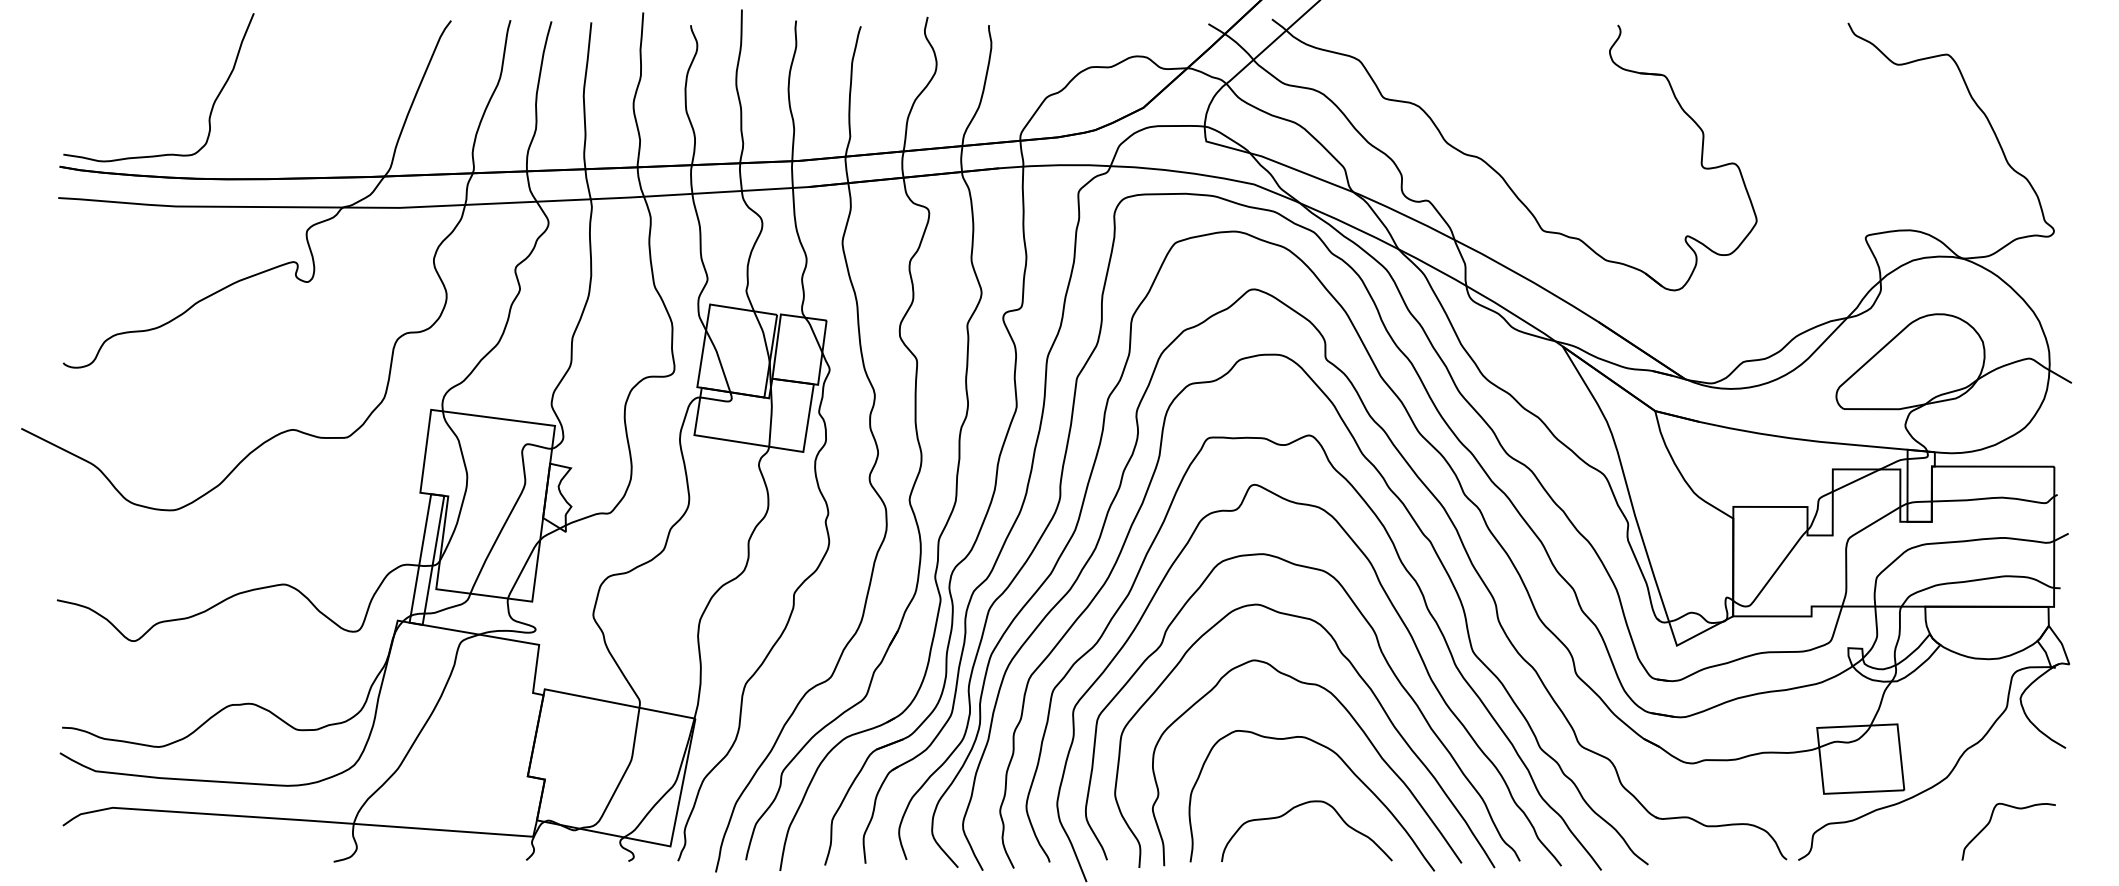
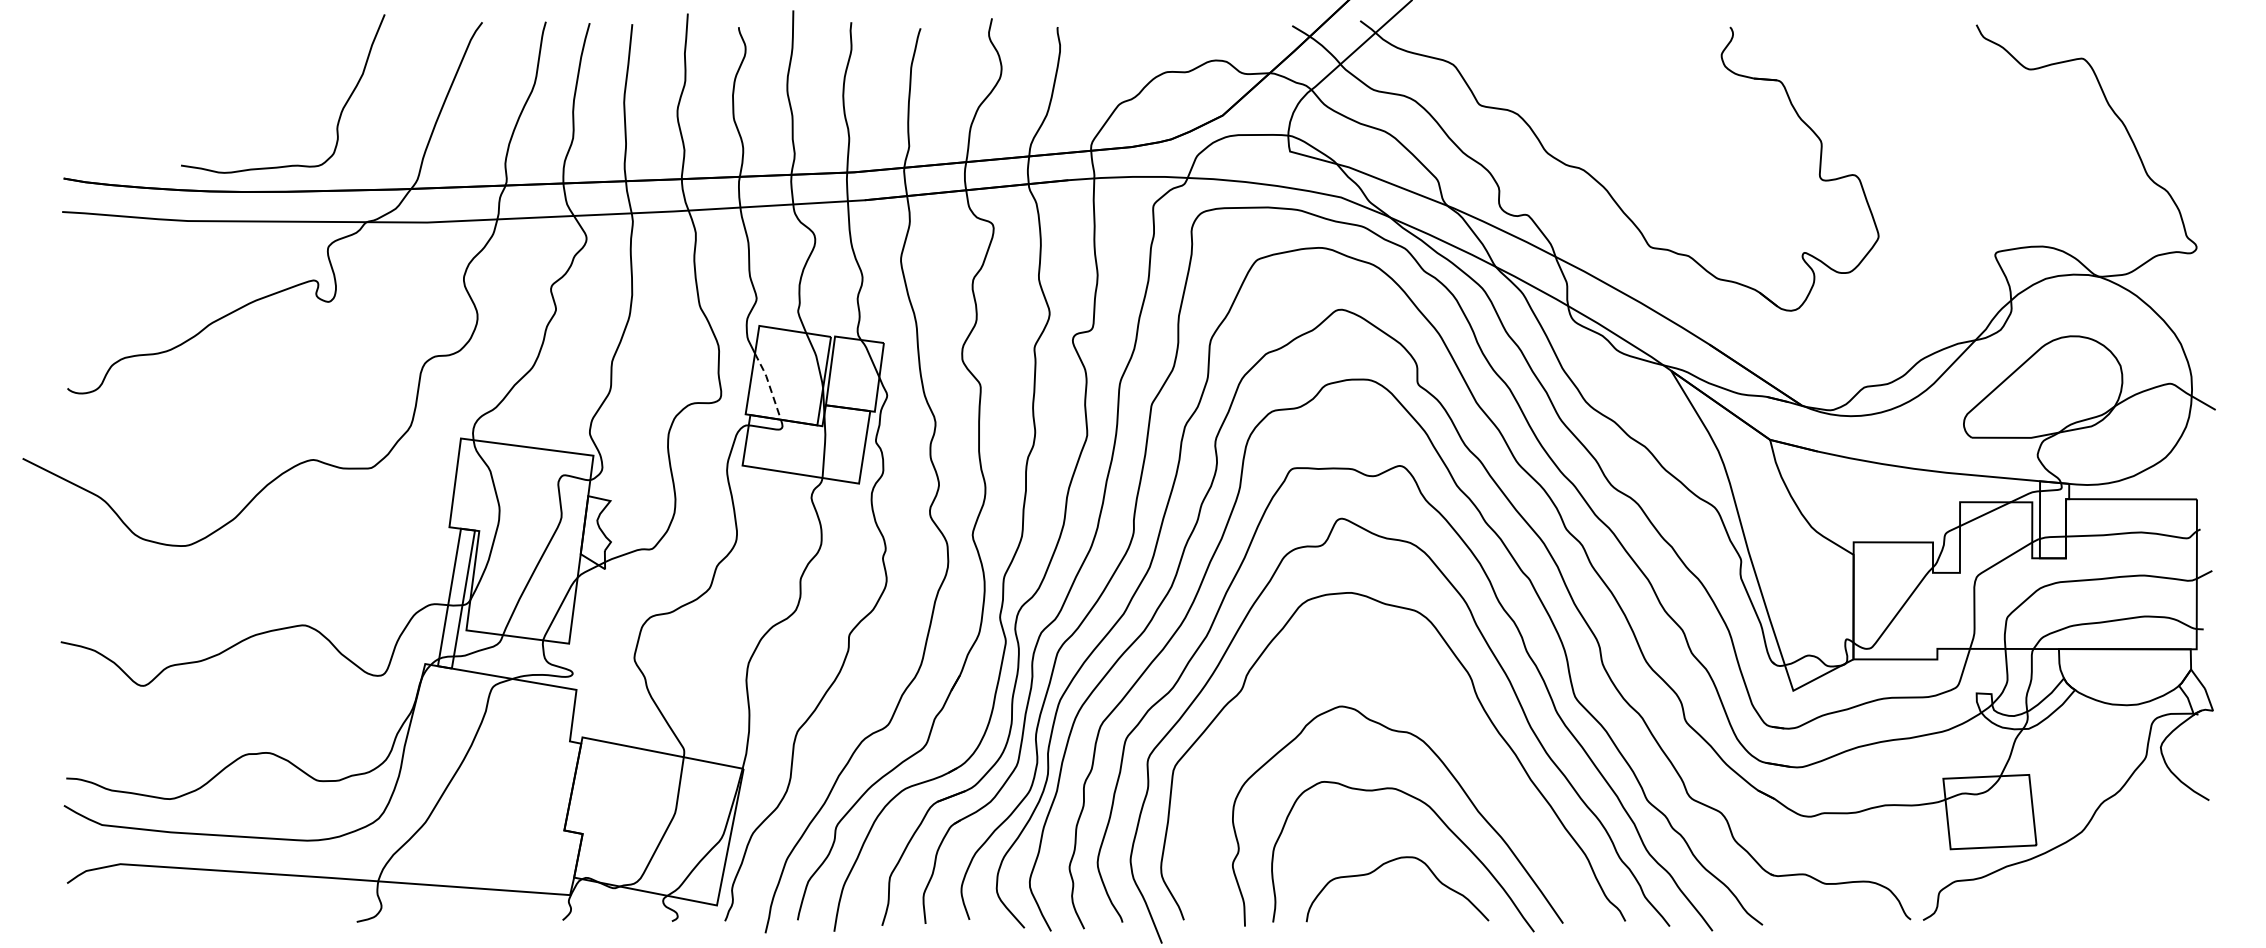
curve: (212, 104) -> (340, 111), moved
line: (719, 359) -> (769, 384), solid -> dashed
curve: (1364, 683) -> (1459, 731), removed
curve: (1990, 822) -> (2128, 879), removed

